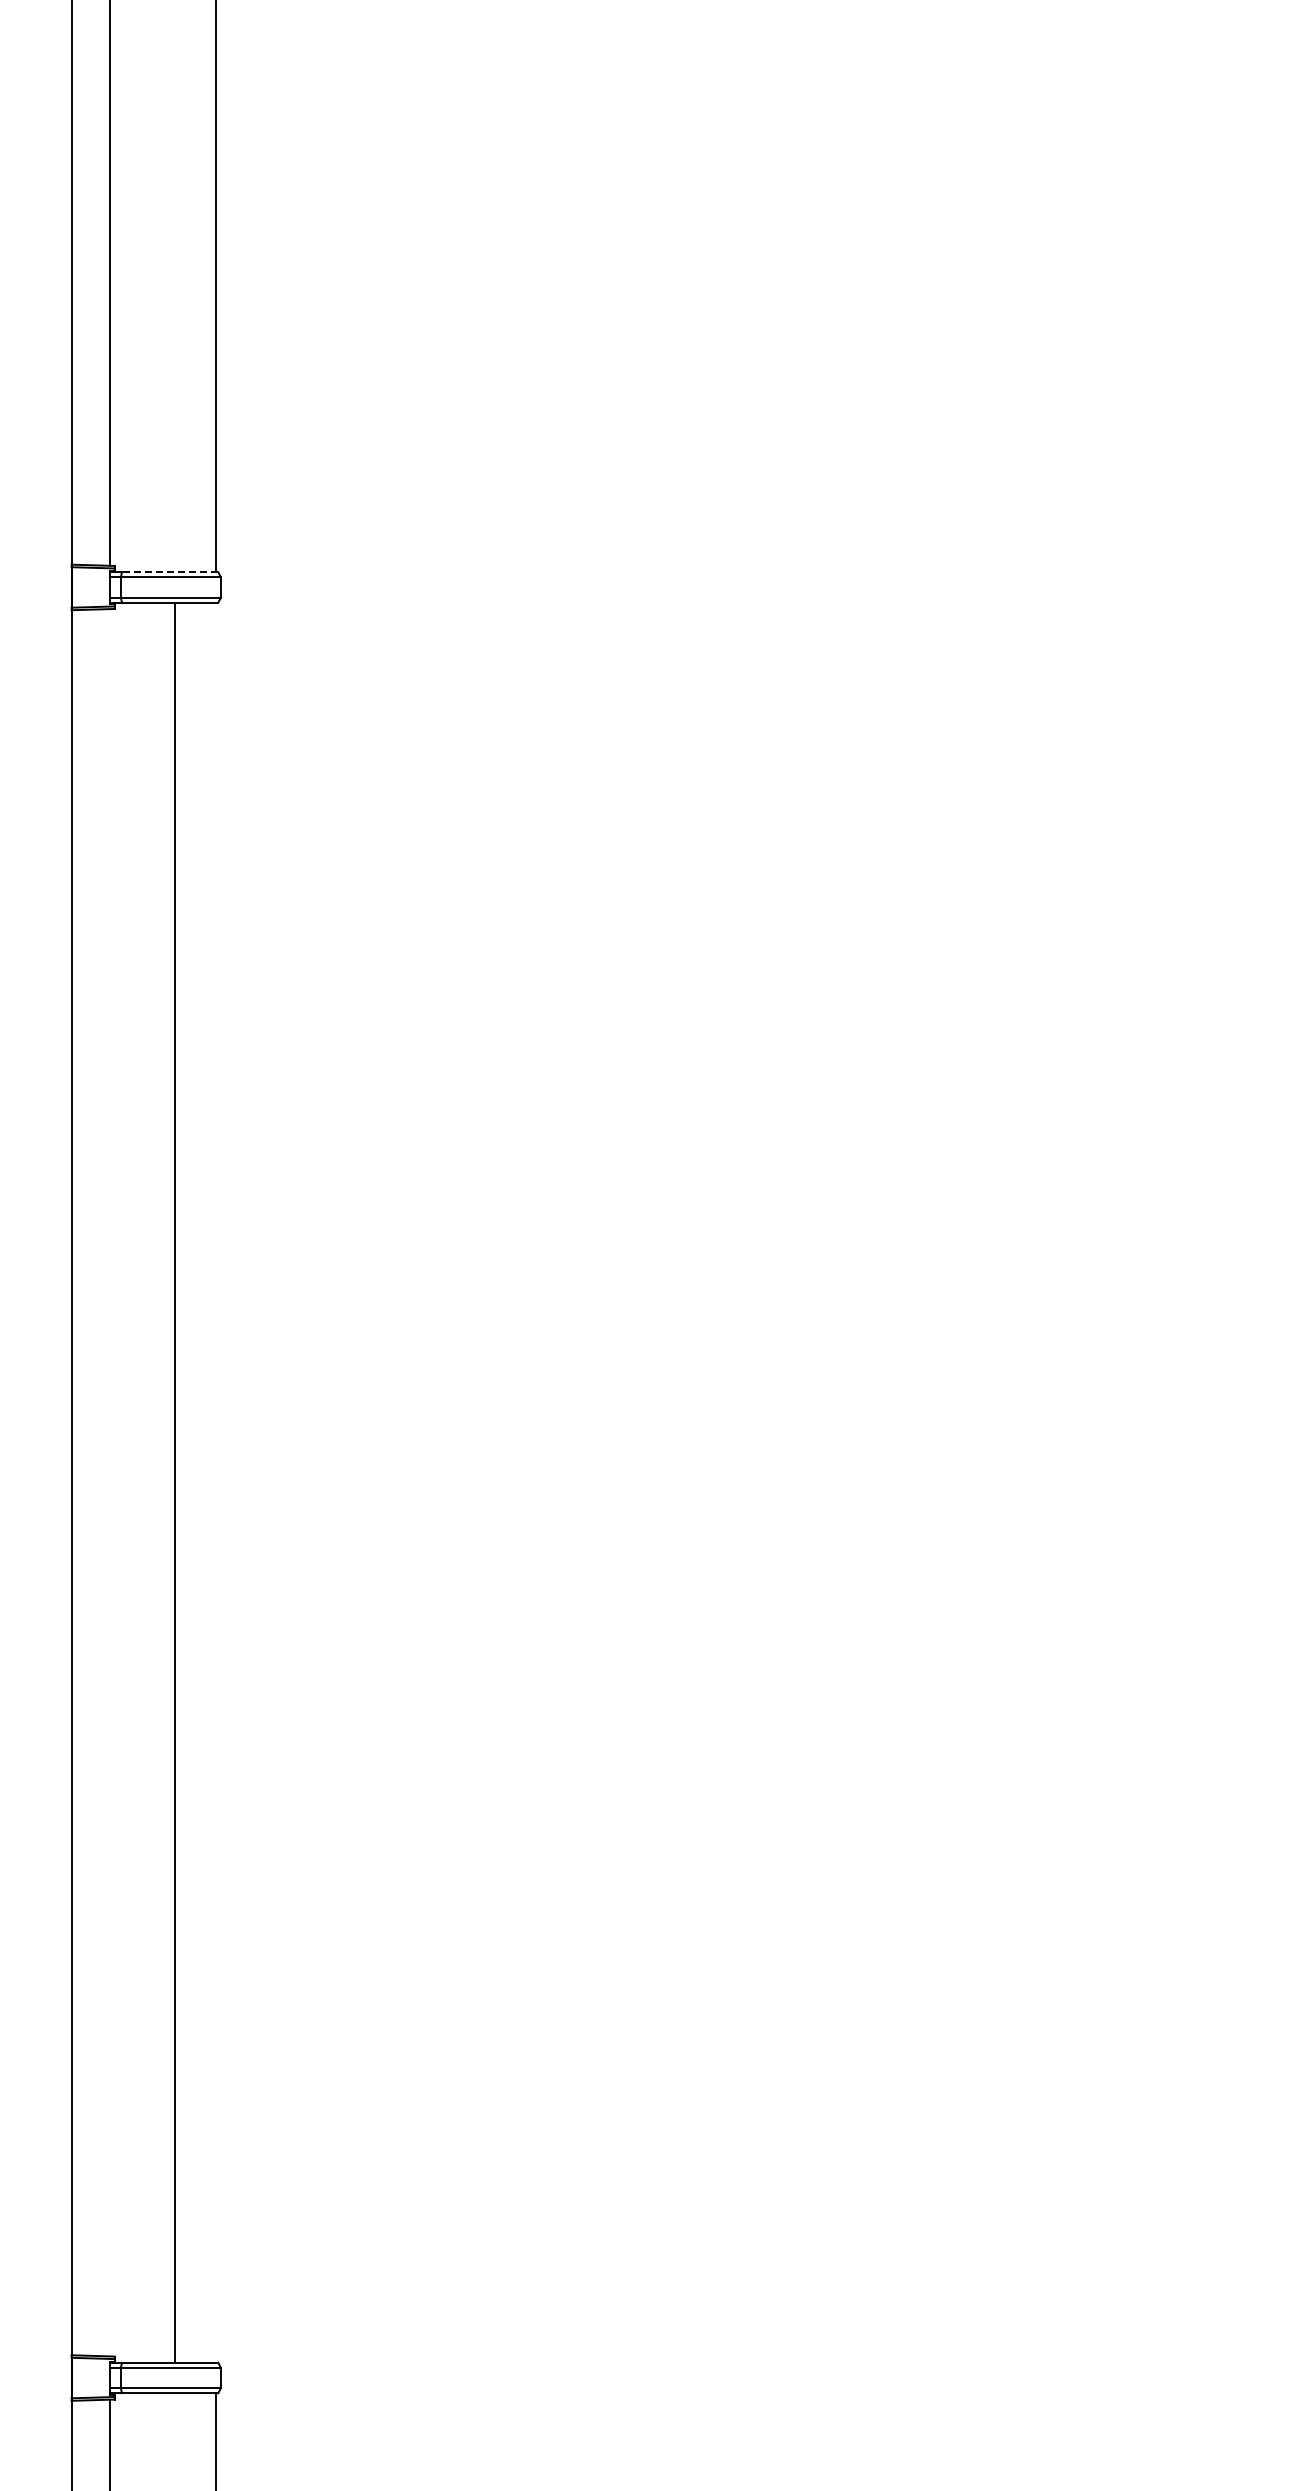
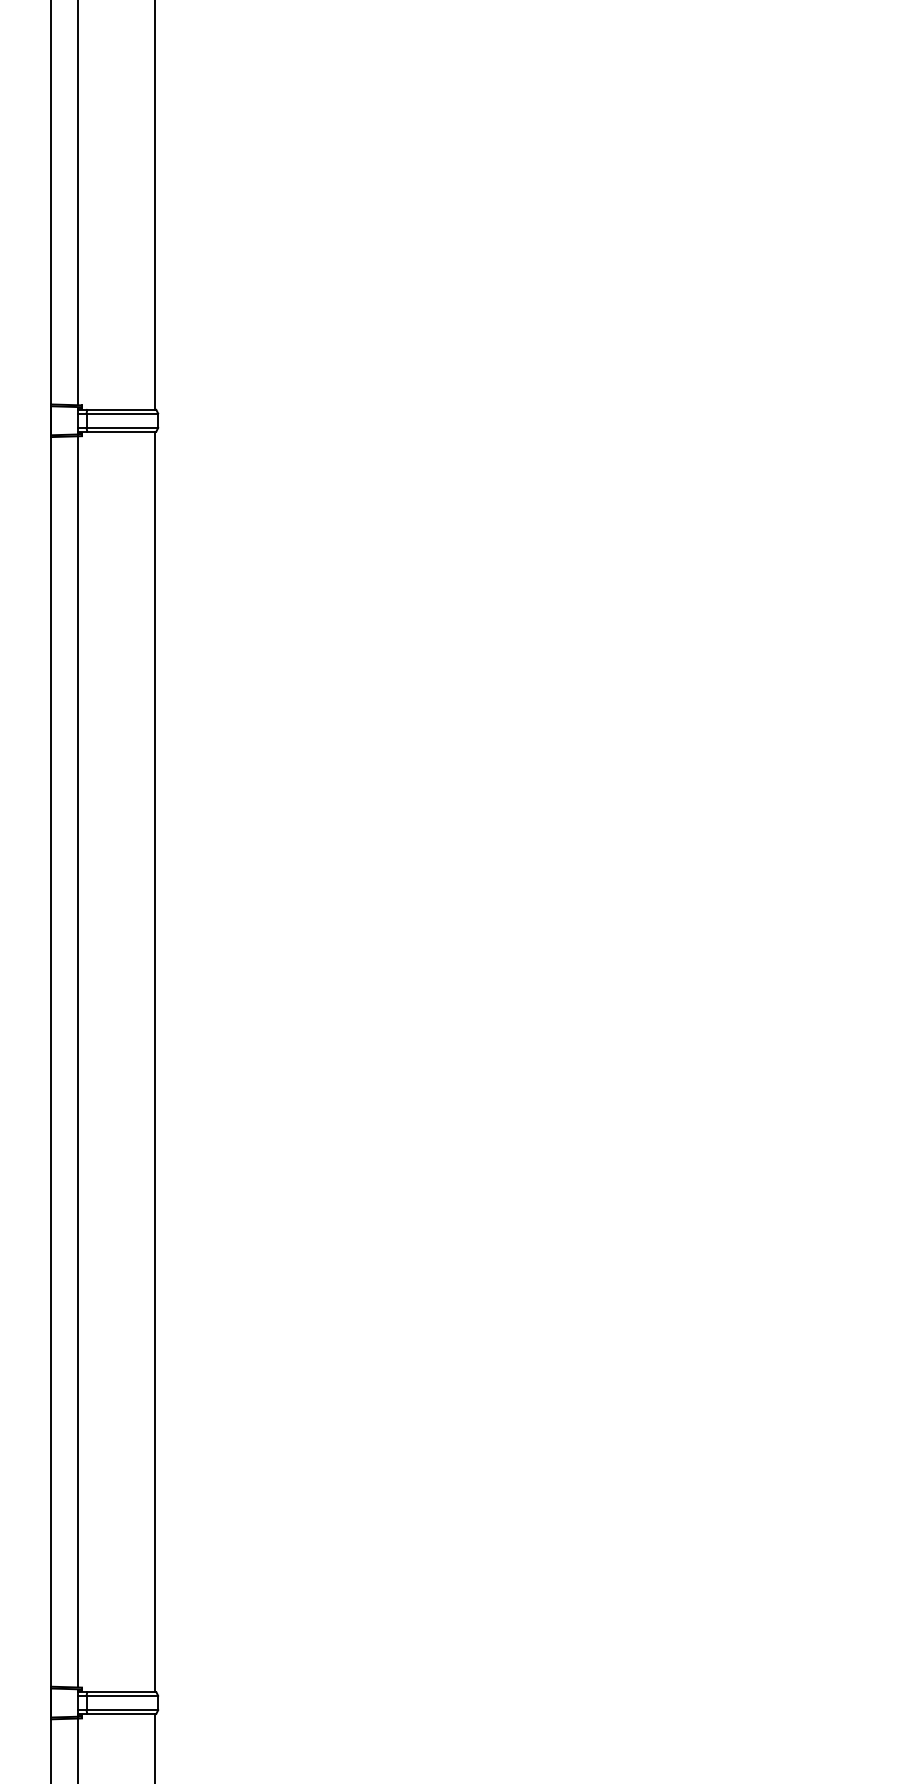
line: (169, 572) -> (121, 410), dashed -> solid
line: (109, 1482) -> (78, 1061), added
line: (174, 1482) -> (154, 1061), moved

